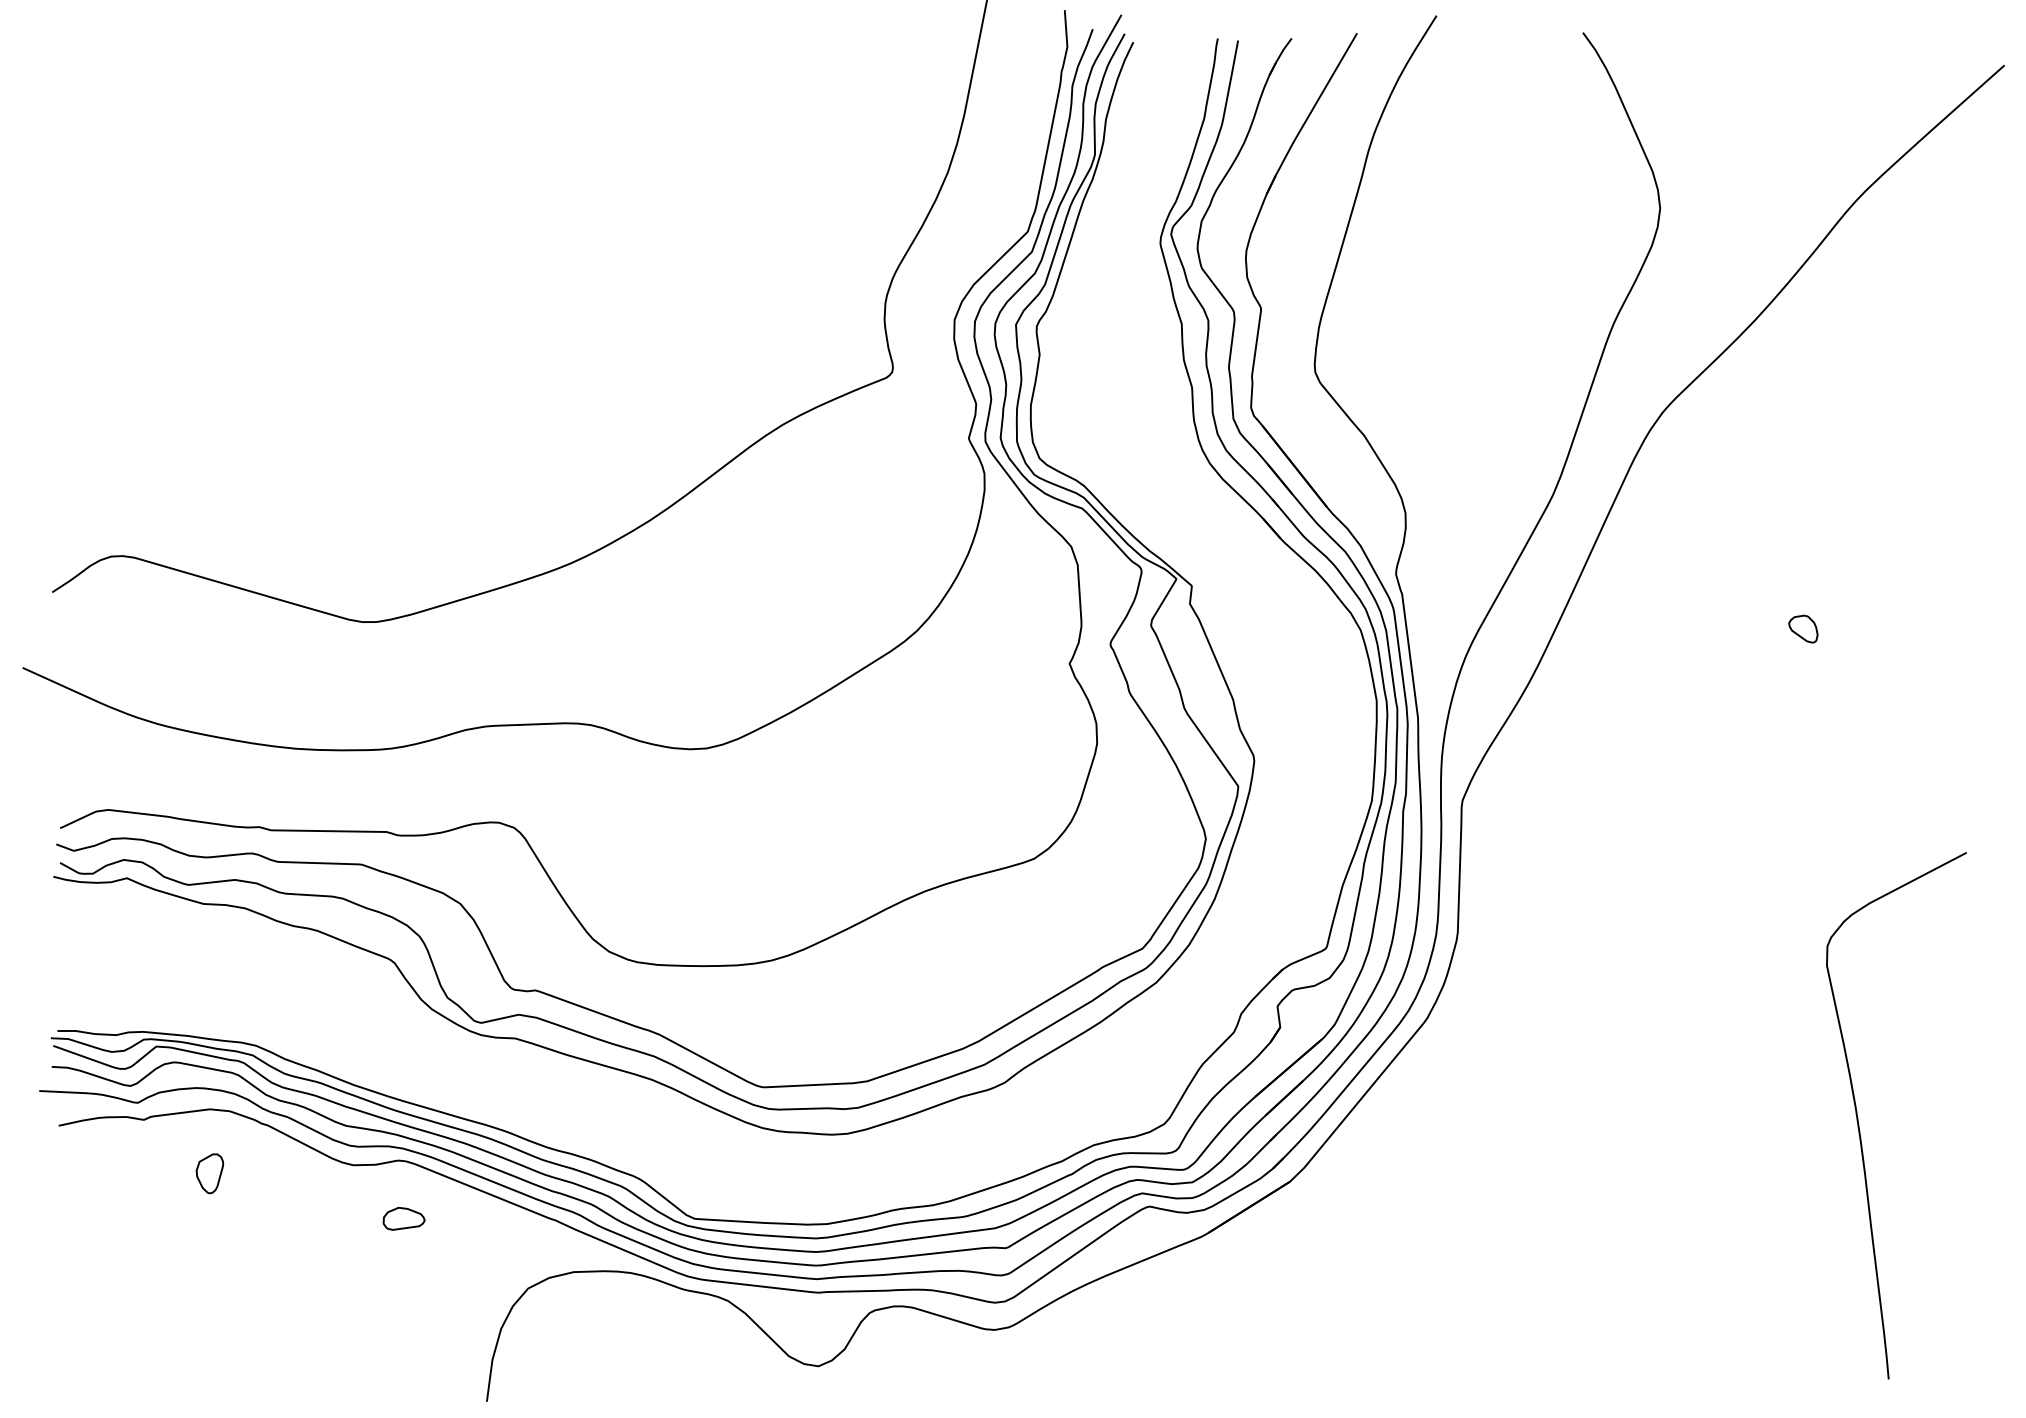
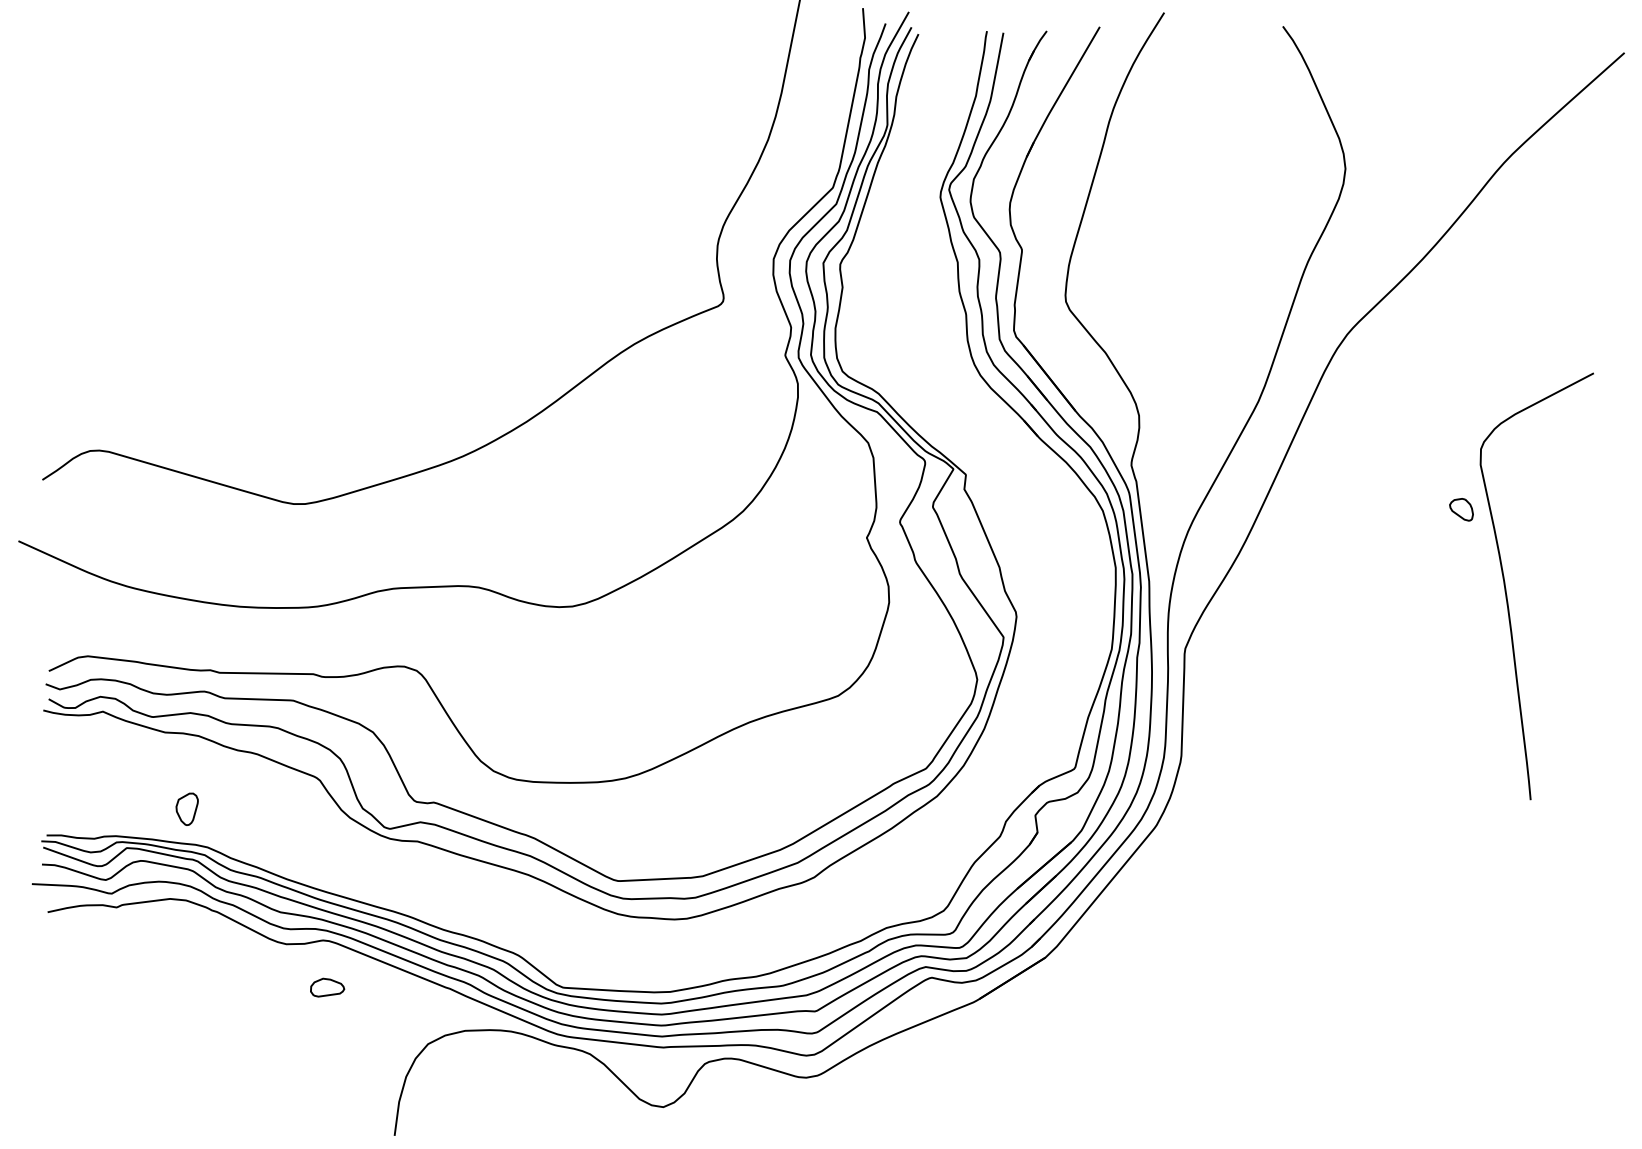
curve: (1858, 1117) -> (1506, 587), moved
part: (209, 1173) -> (186, 809), moved

